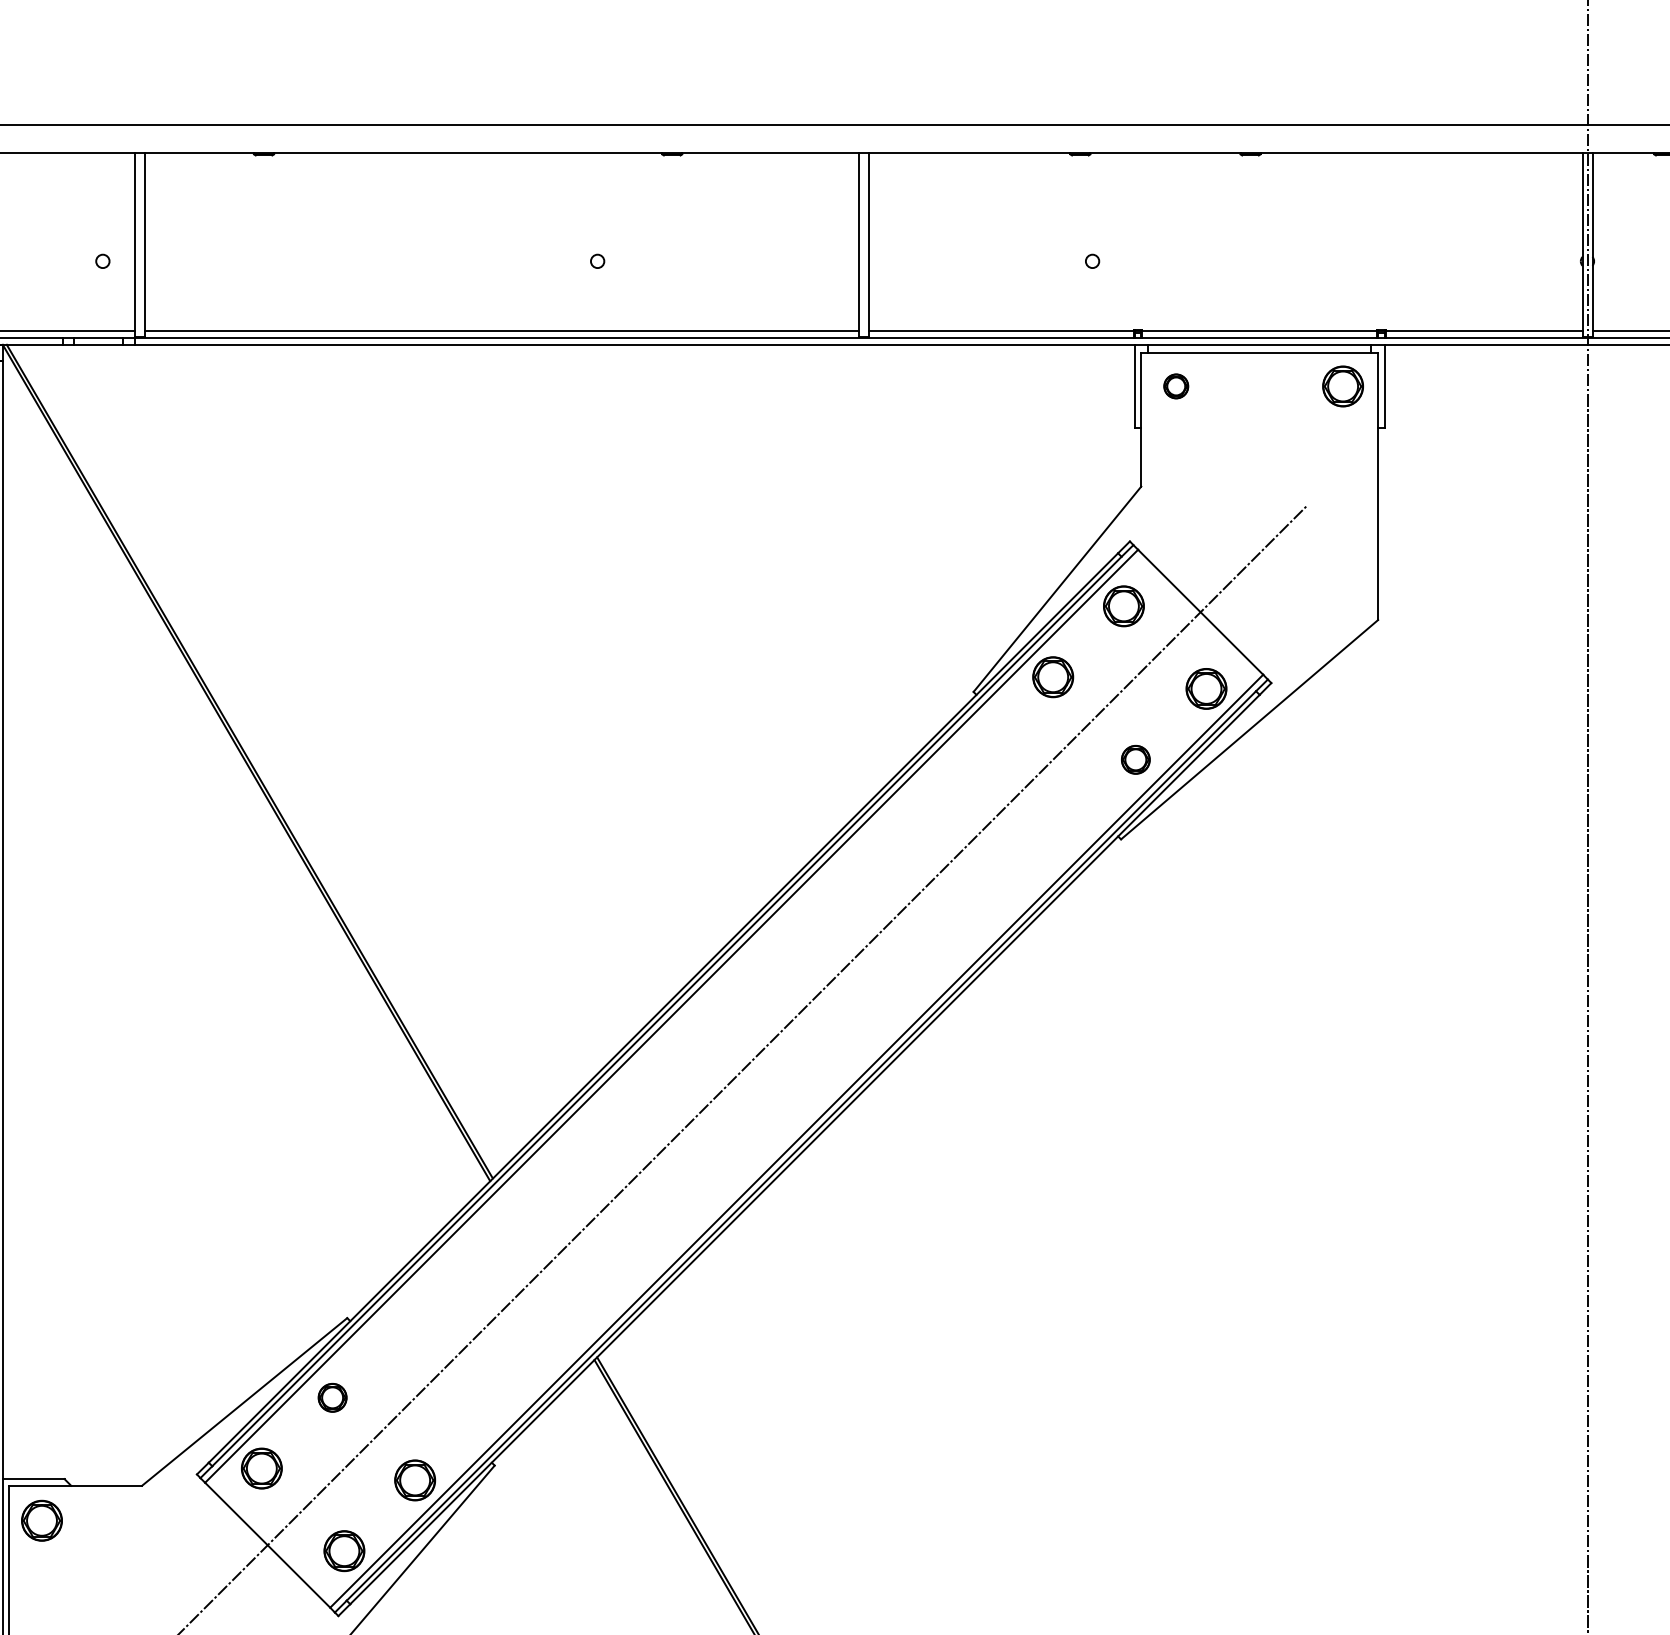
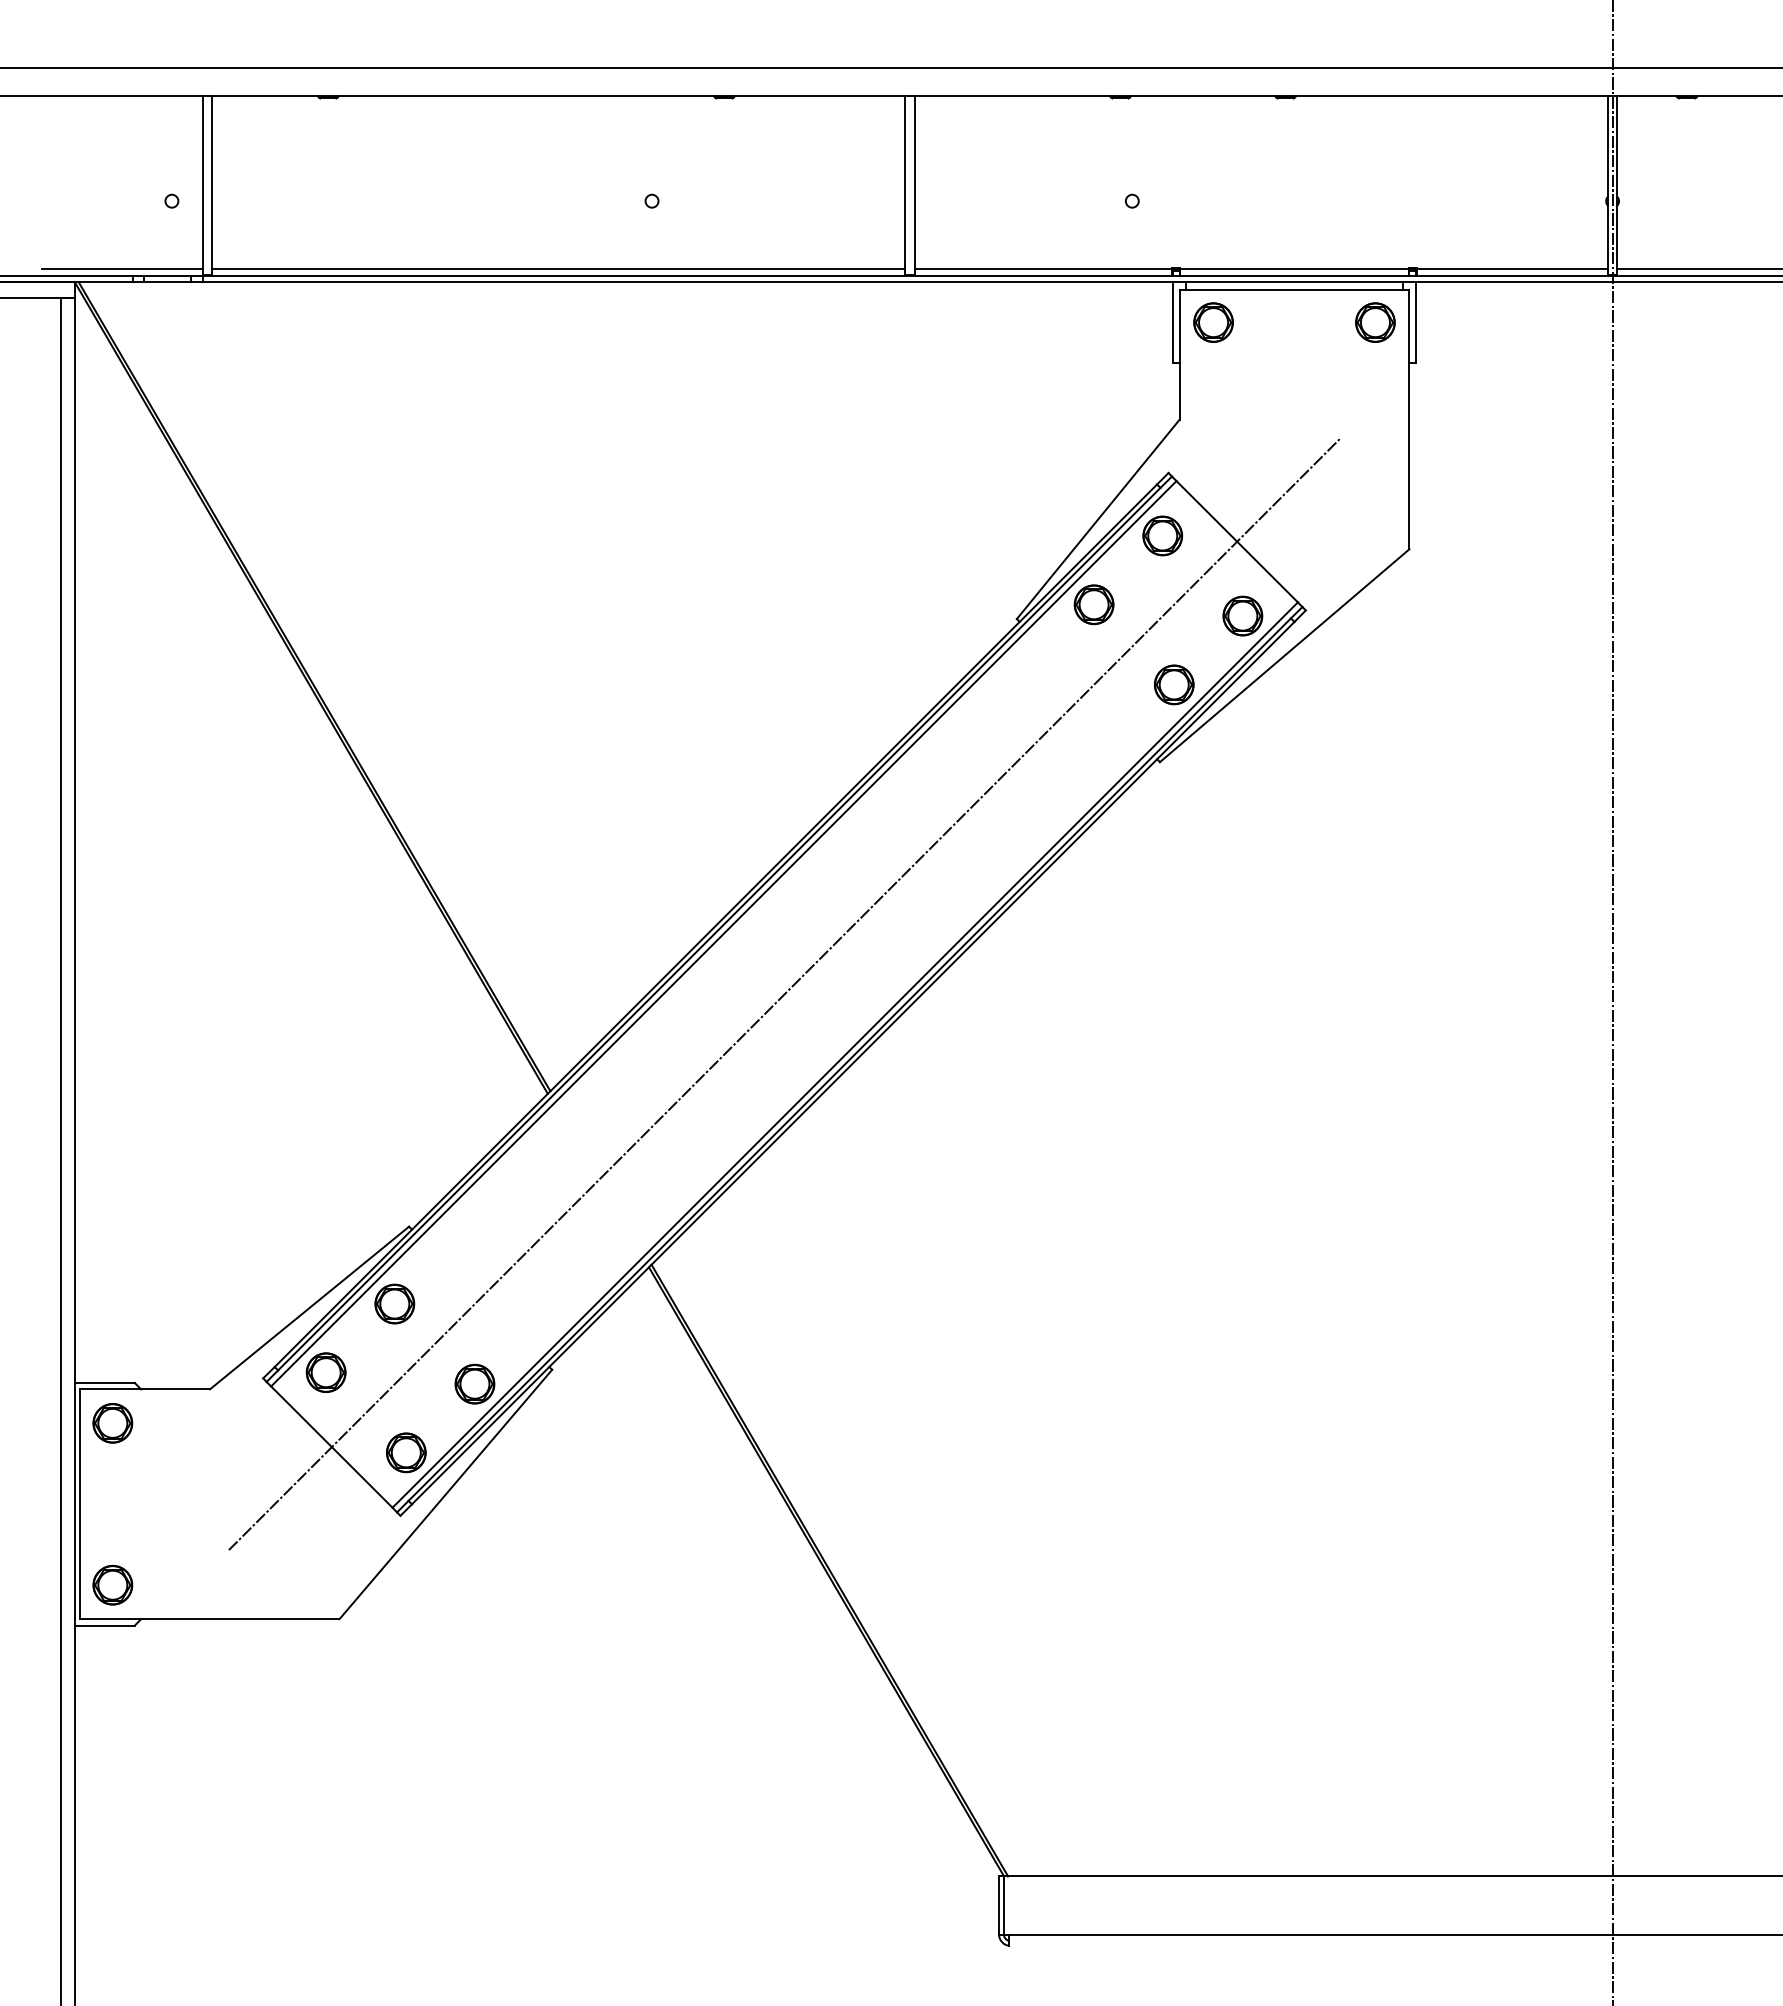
part: (1176, 386) -> (1213, 322), size x1.67
part: (1136, 759) -> (1174, 684), size x1.43
part: (332, 1397) -> (394, 1303), size x1.43

